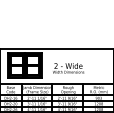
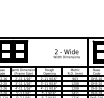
text: (68, 68) -> (66, 53), moved

